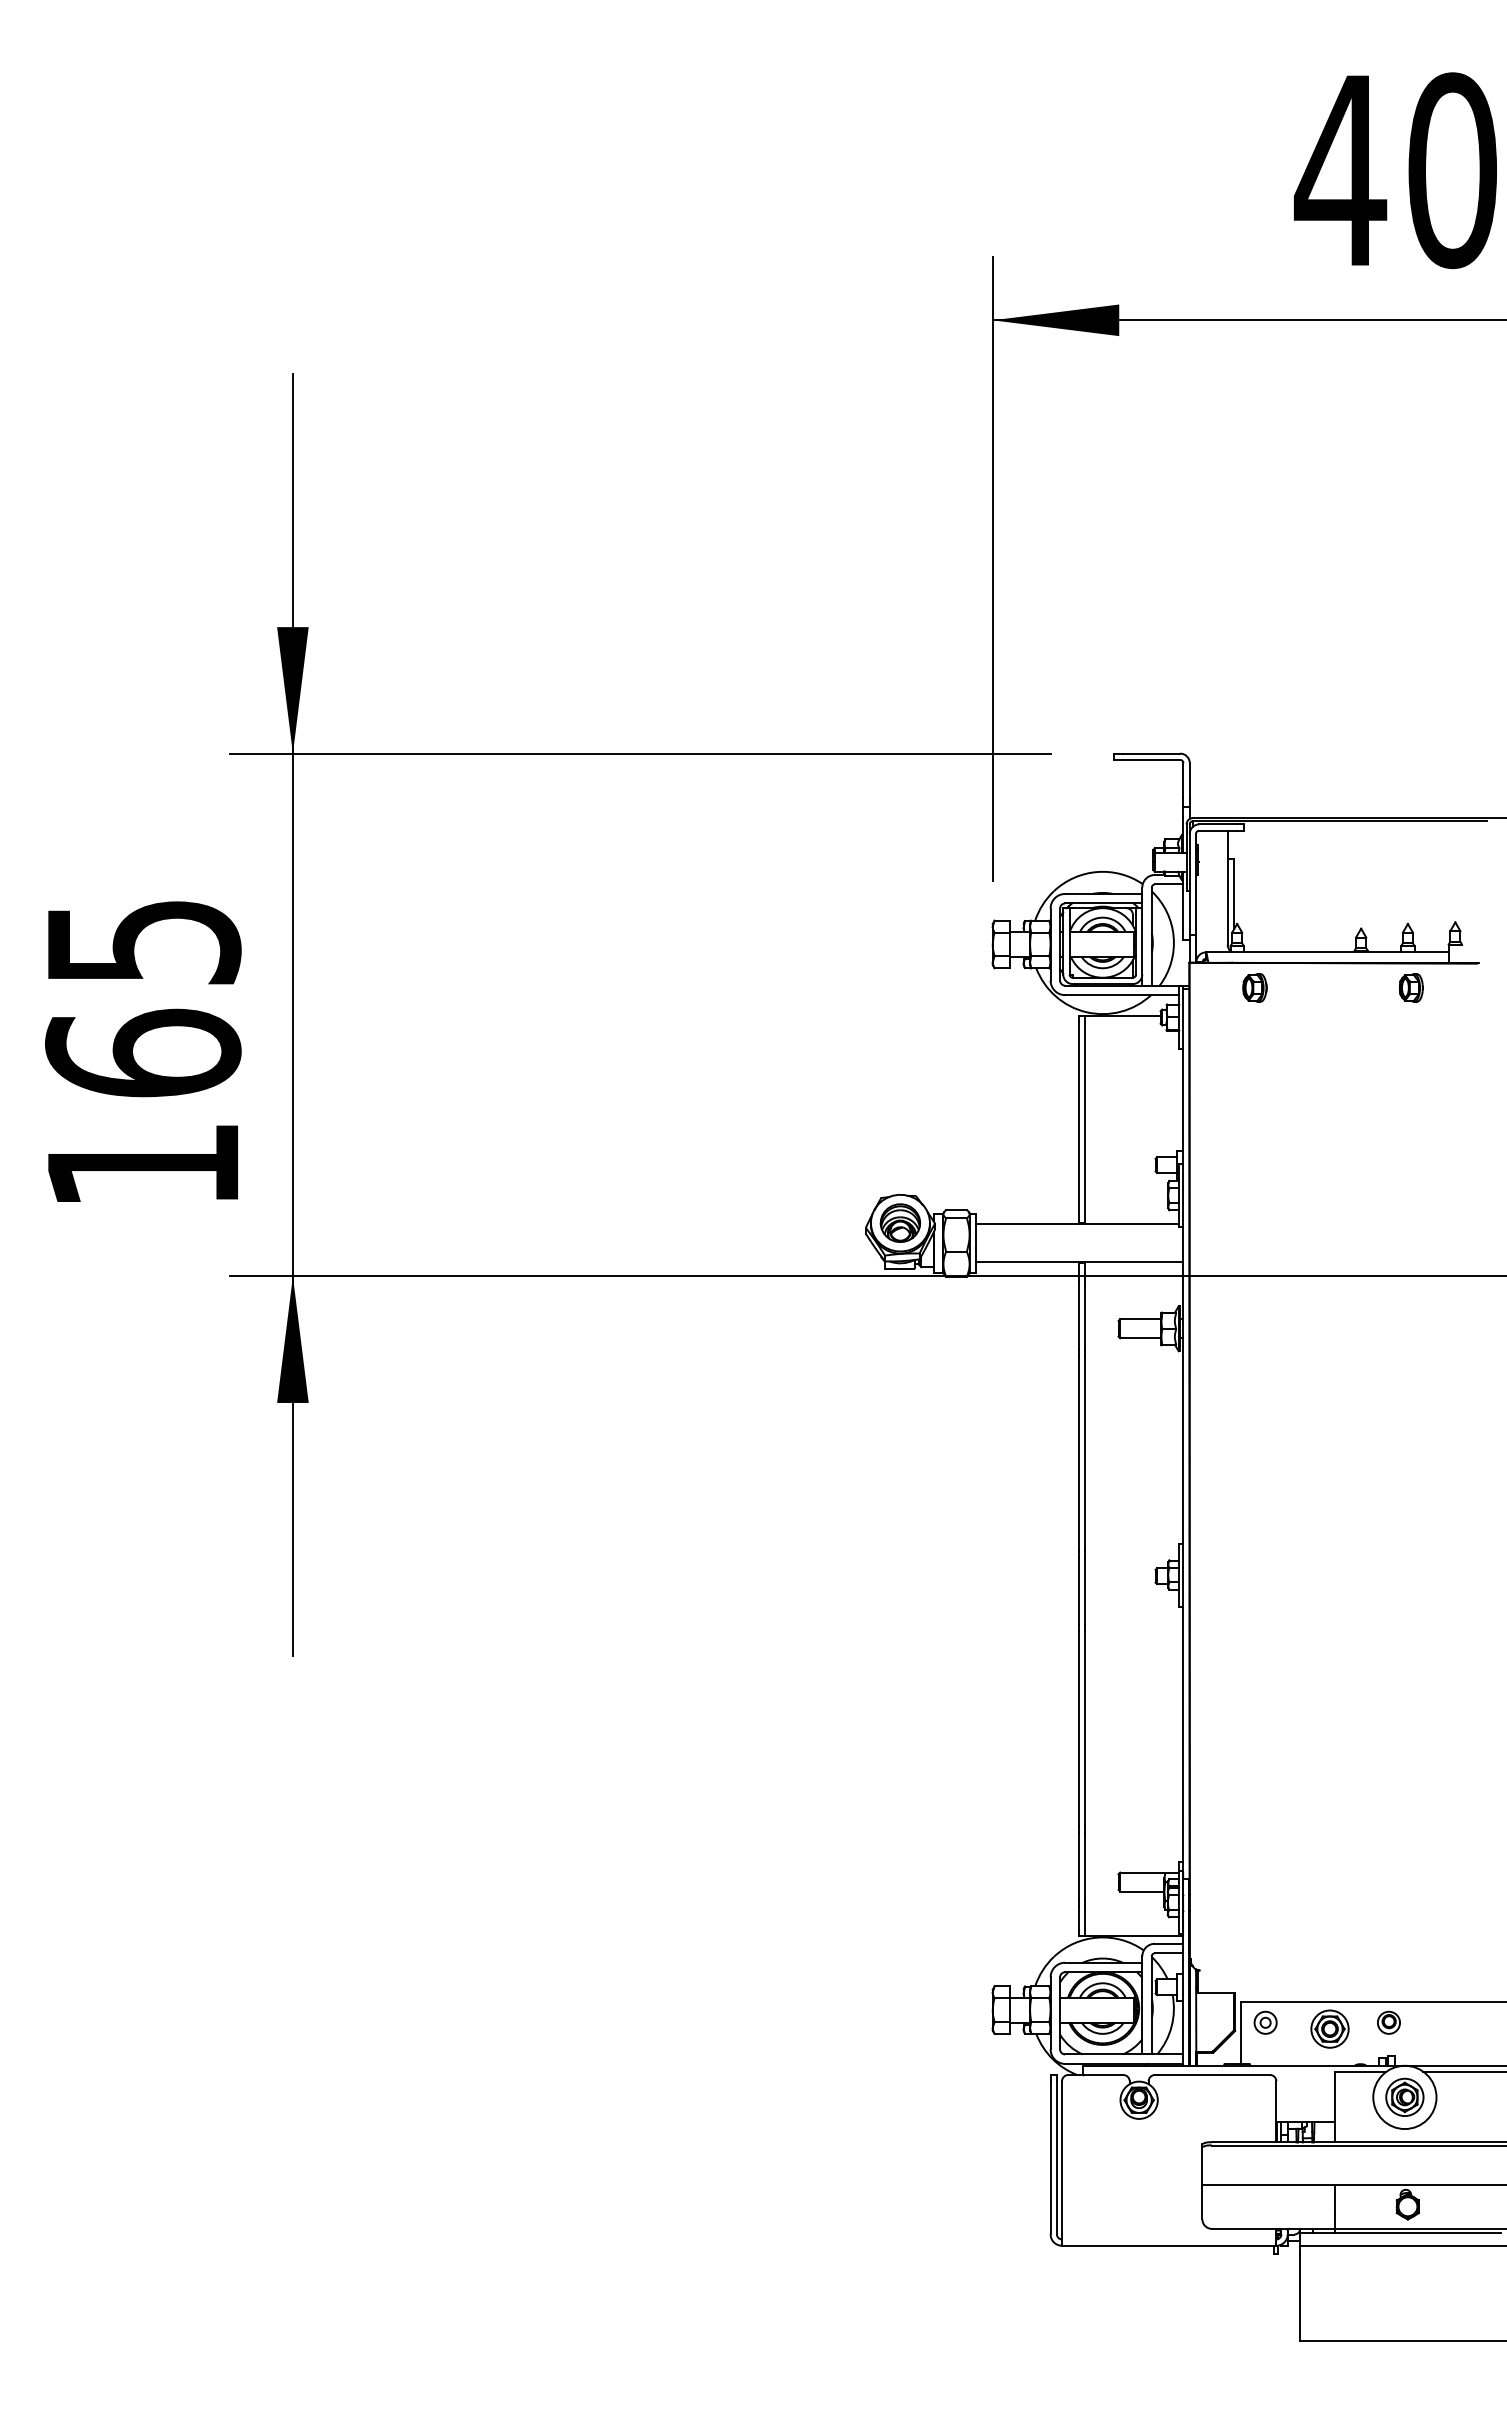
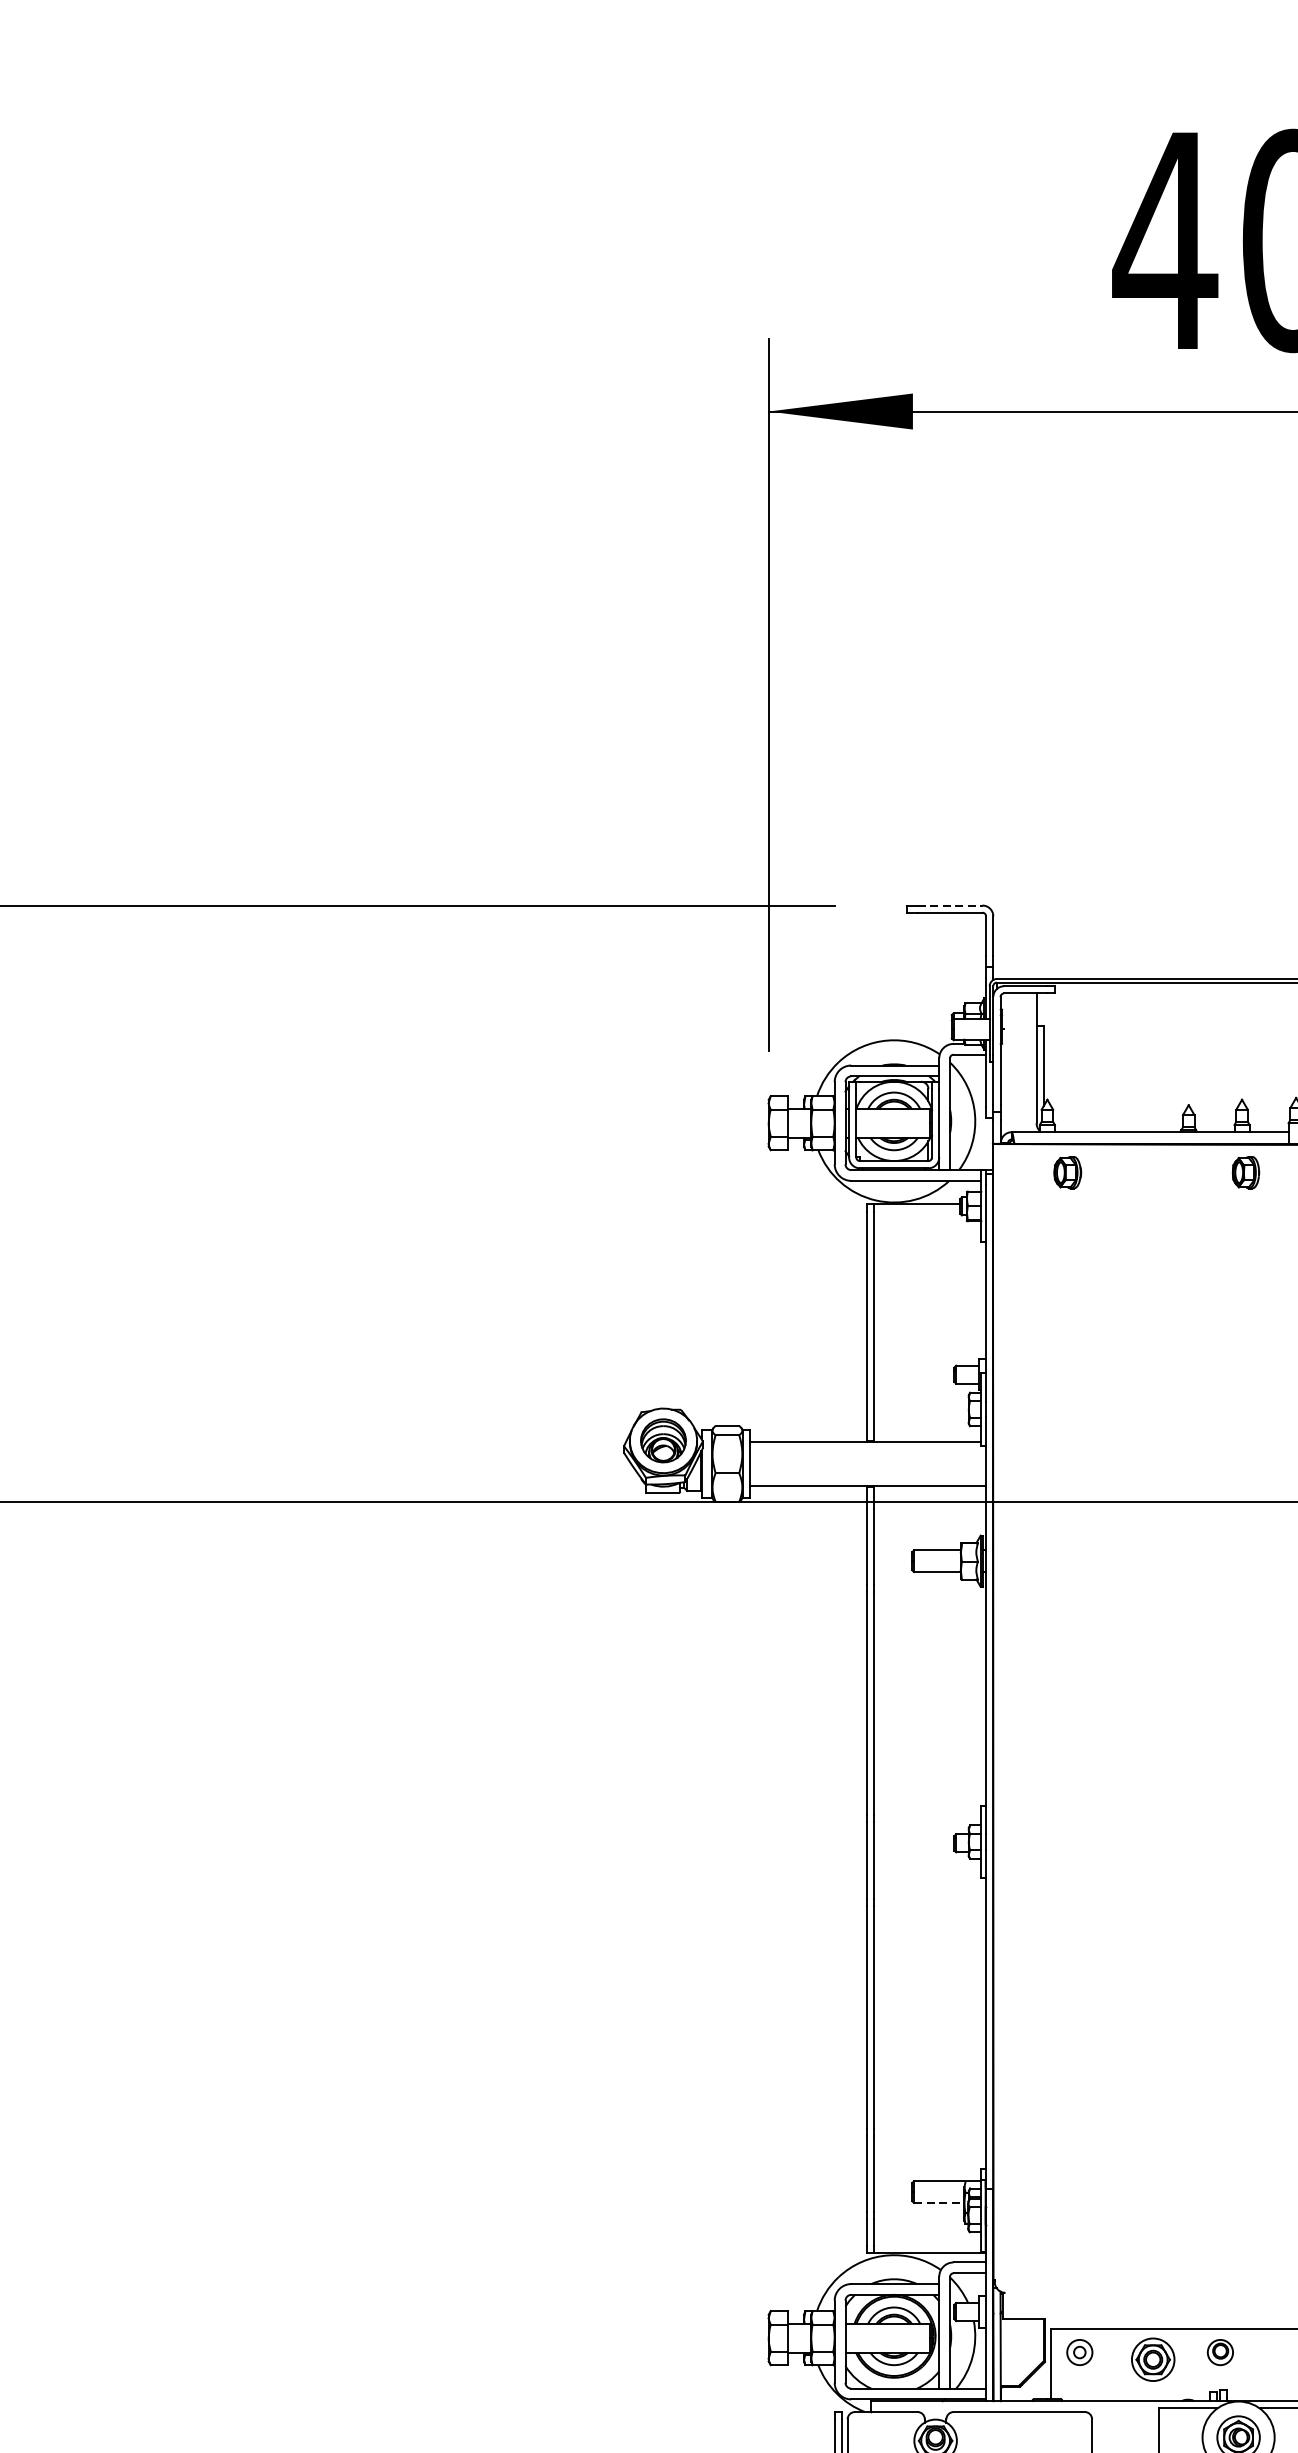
line: (1152, 753) -> (950, 905), solid -> dashed
line: (1142, 1891) -> (939, 2202), solid -> dashed

